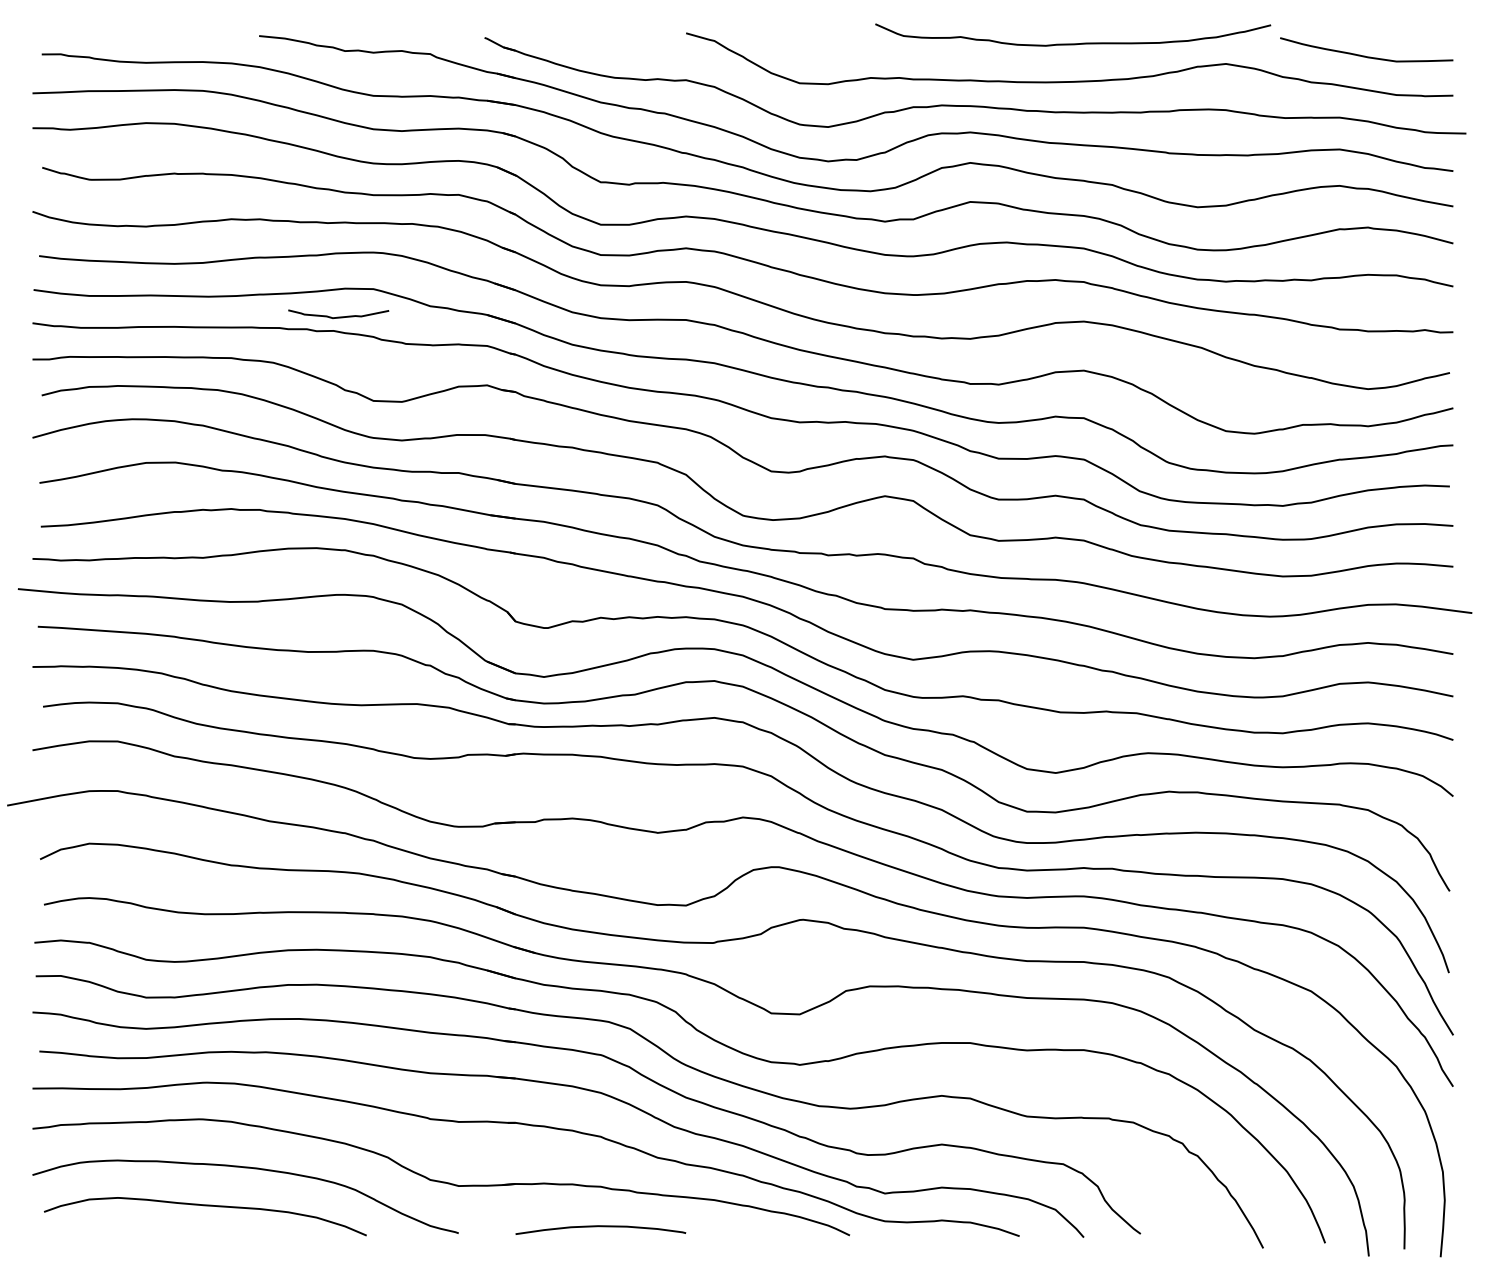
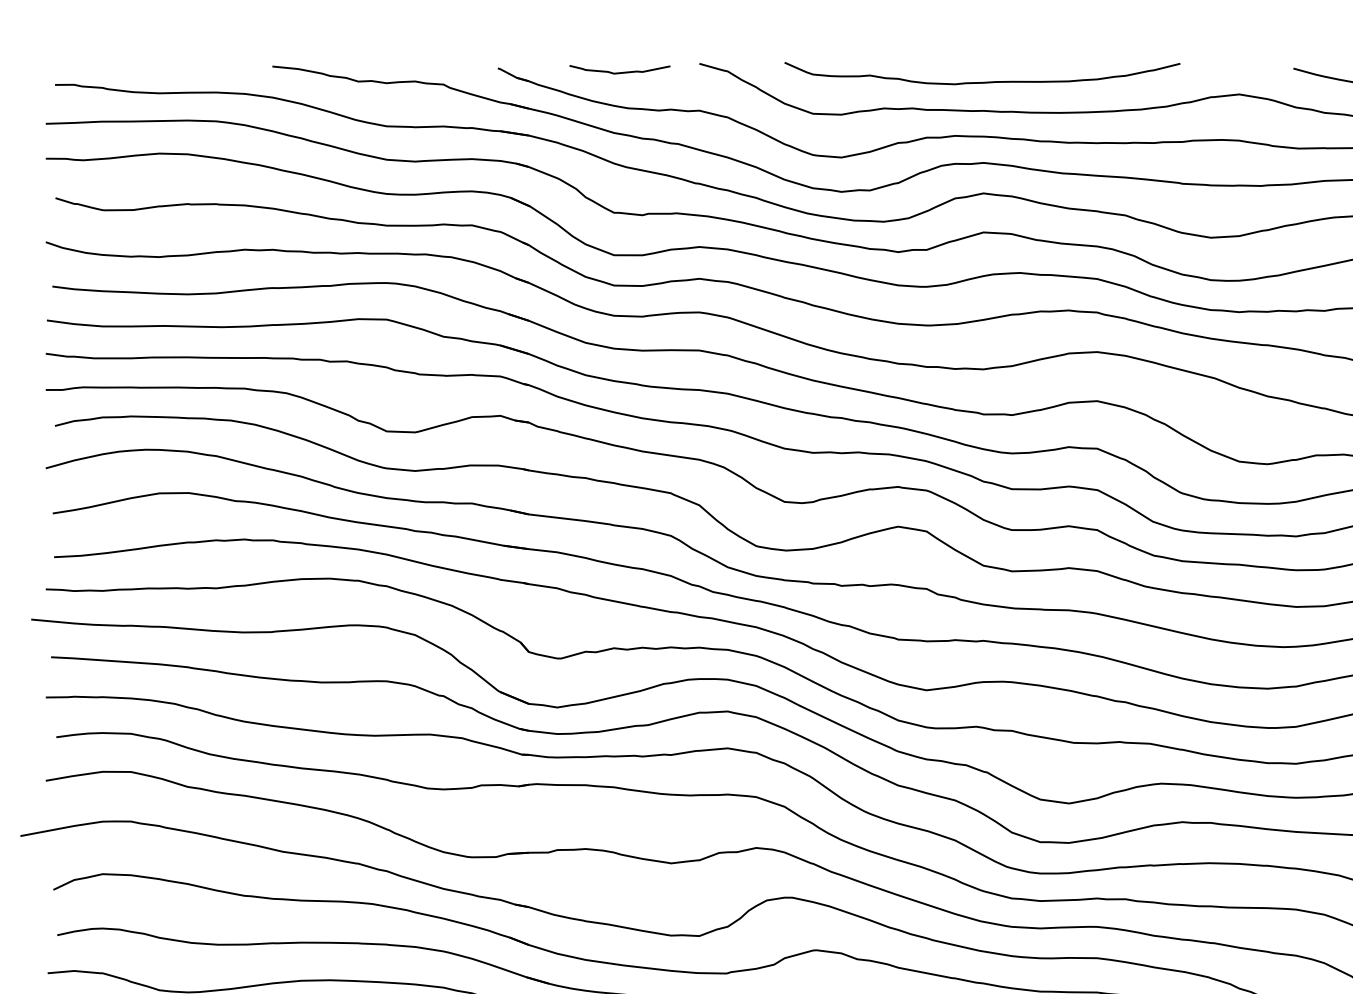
curve: (1073, 43) -> (982, 81), moved
curve: (338, 316) -> (619, 71), moved

